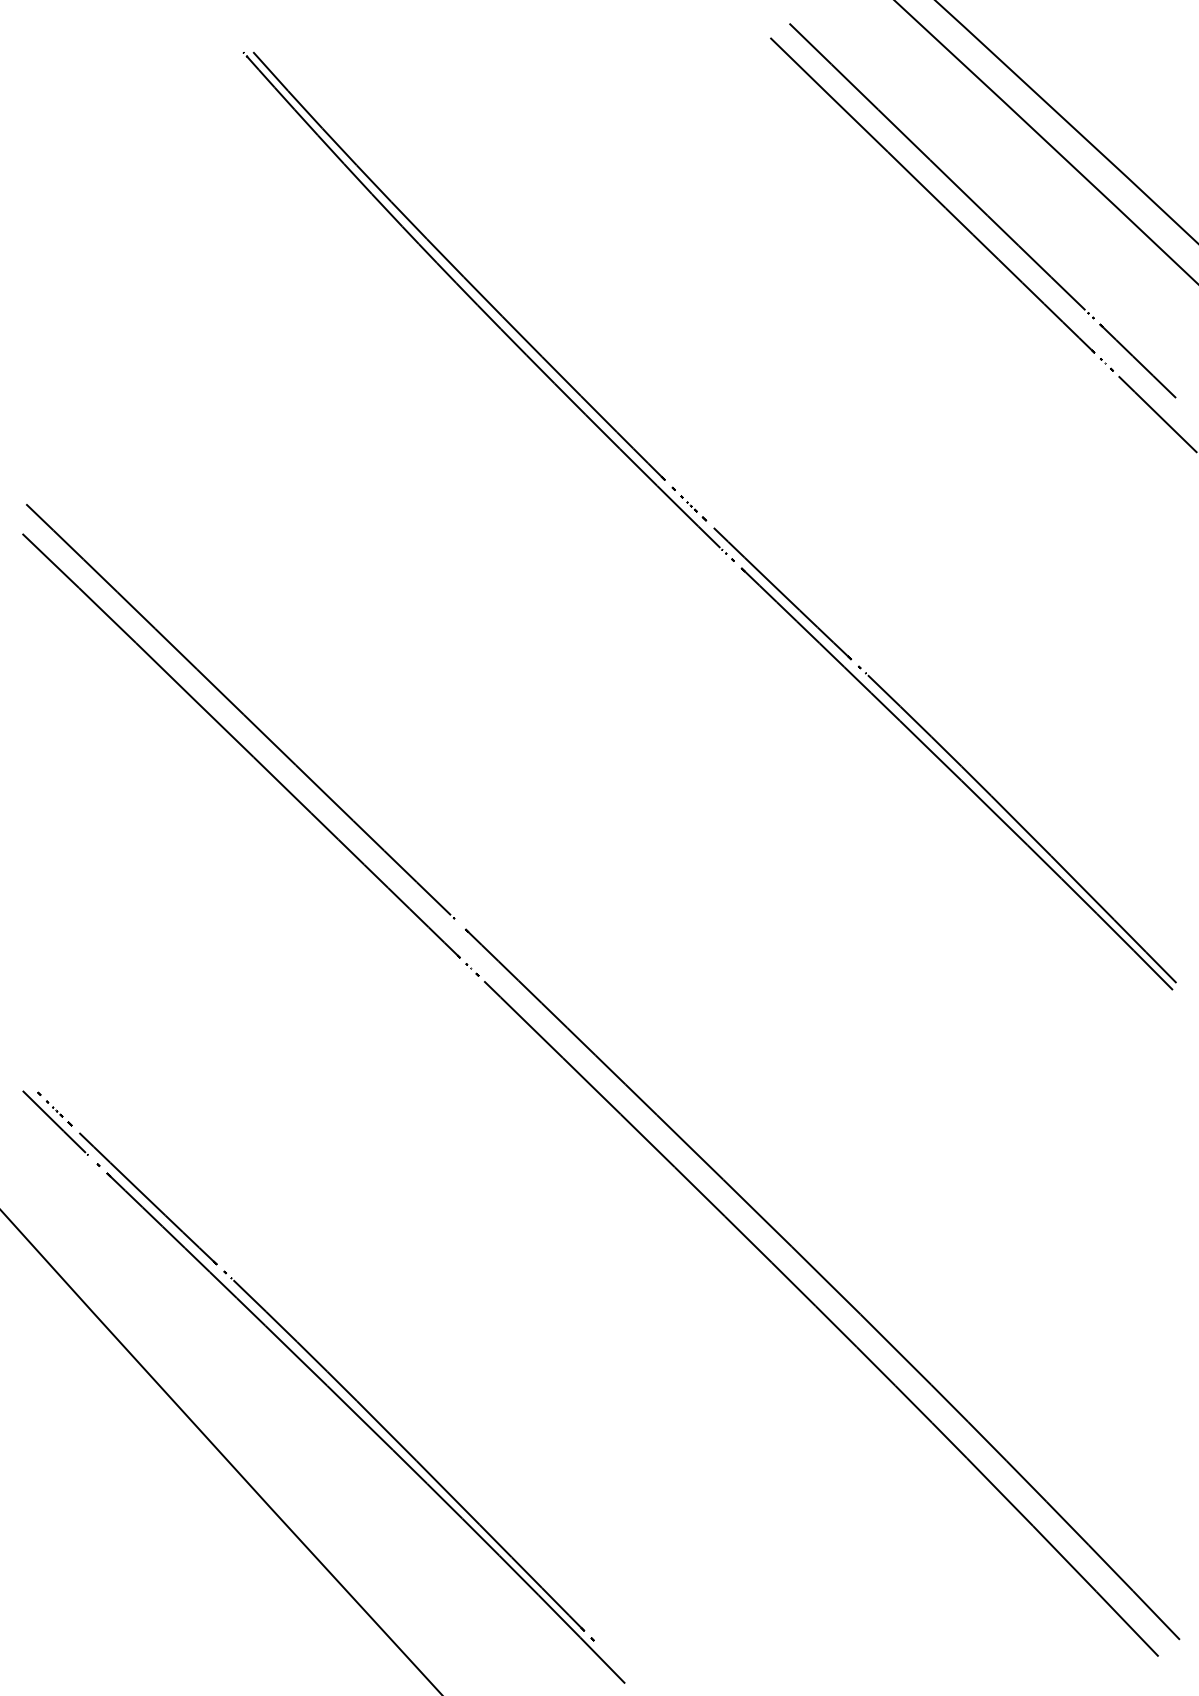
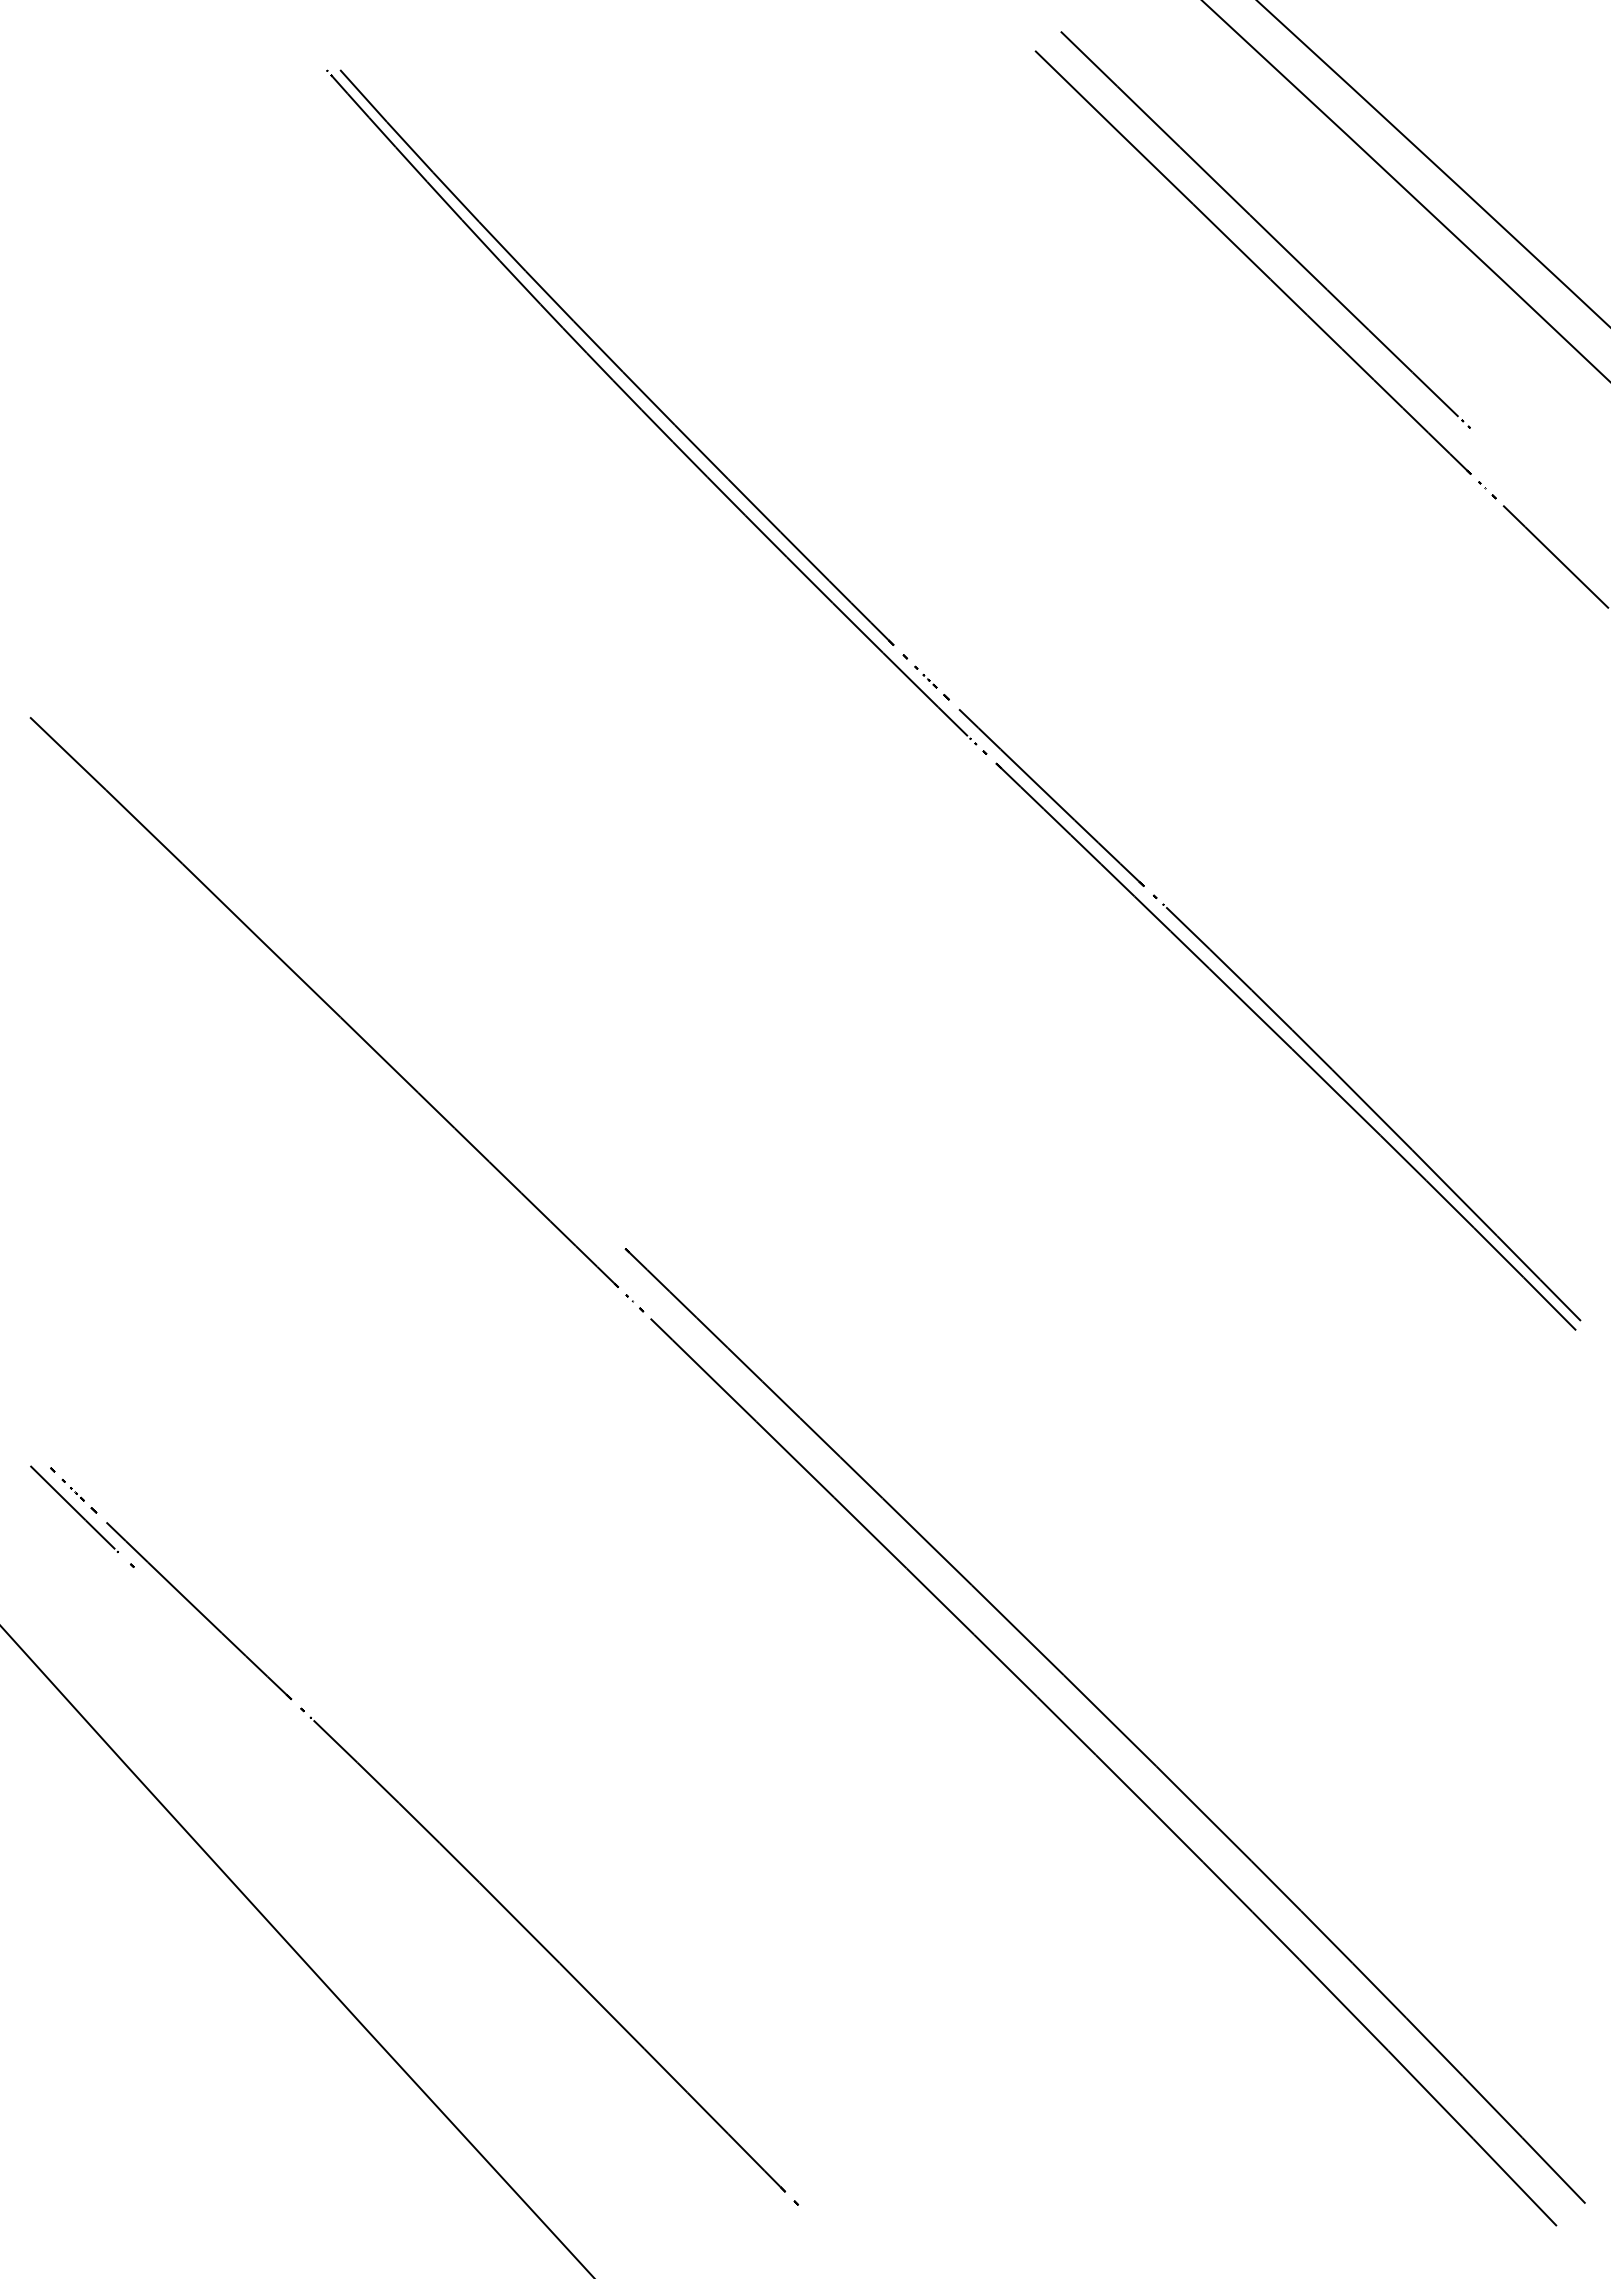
line: (1137, 361) -> (1528, 485), removed
line: (240, 711) -> (322, 956), removed
part: (365, 1427) -> (491, 1918), removed

